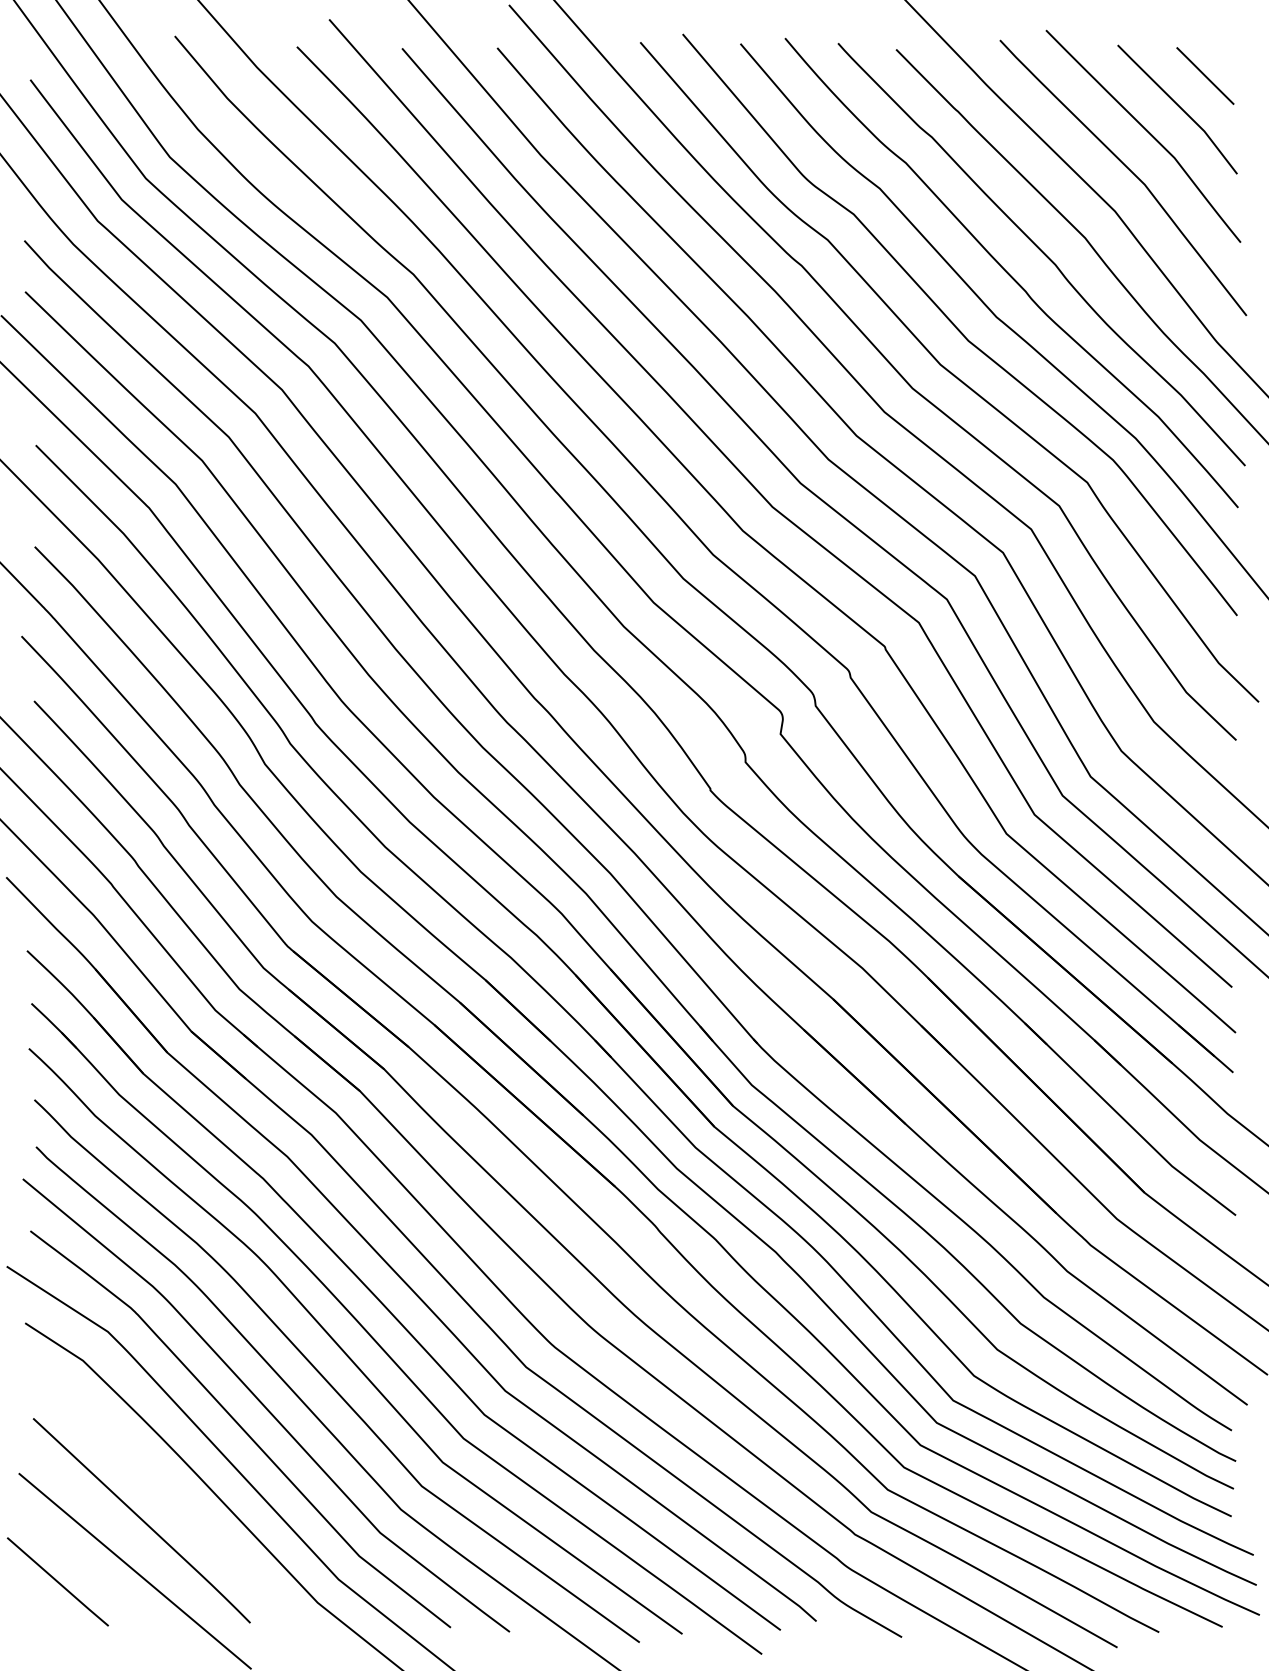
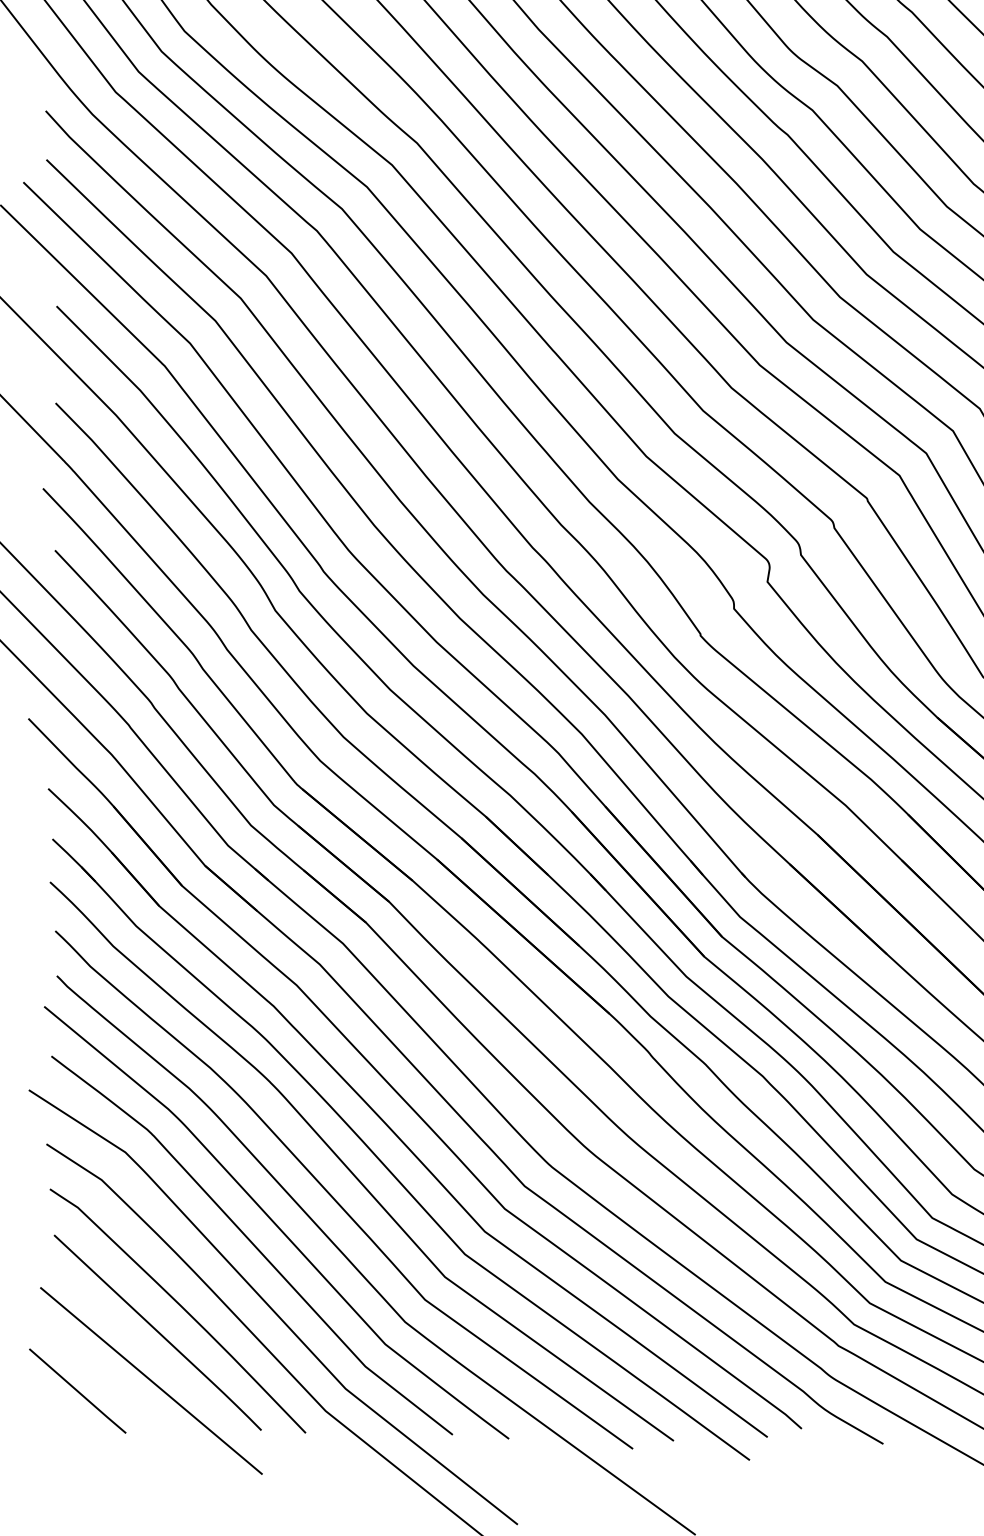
curve: (165, 1493) -> (180, 1306), added

